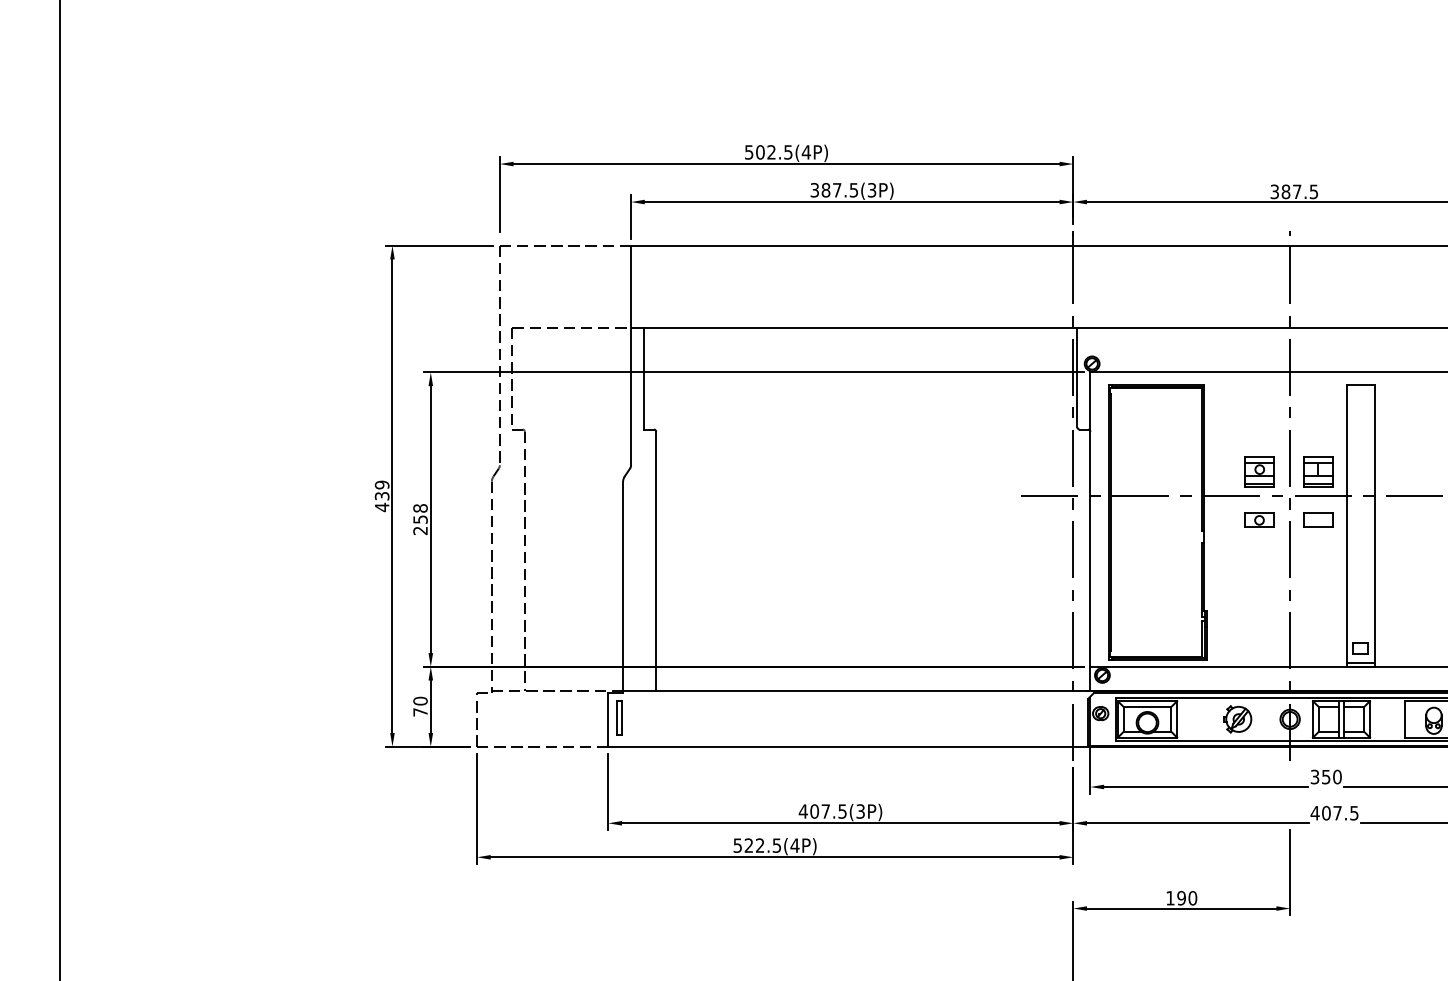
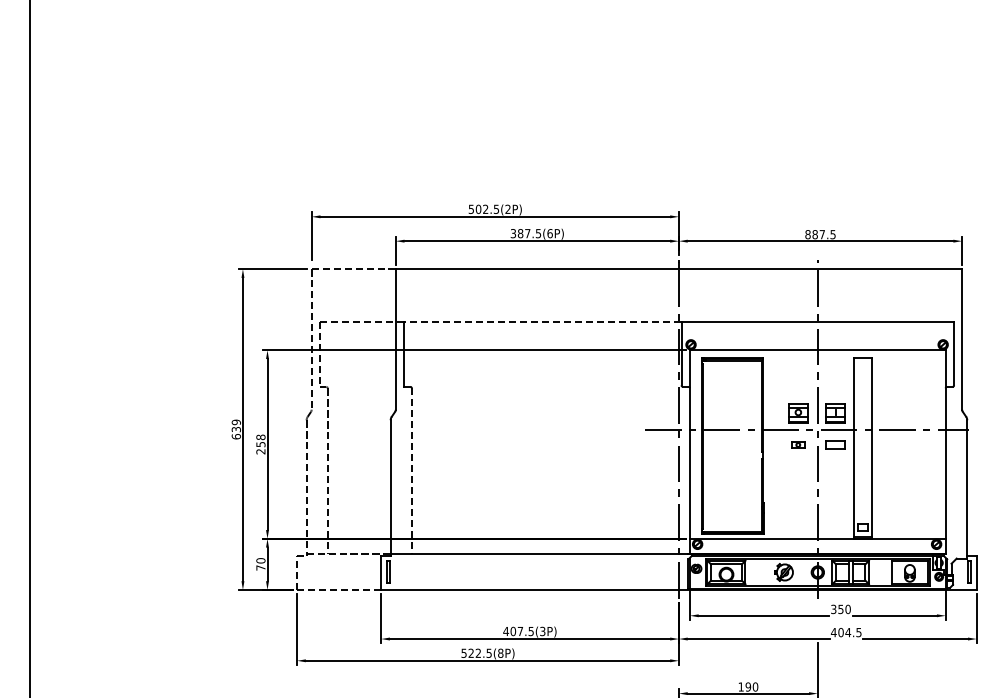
text: (805, 151) -> (507, 208), 502.5(4P) -> 502.5(2P)
text: (871, 190) -> (549, 233), 387.5(3P) -> 387.5(6P)
text: (1274, 191) -> (807, 234), 387.5 -> 887.5
line: (860, 327) -> (542, 321), solid -> dashed
text: (380, 507) -> (235, 436), 439 -> 639
part: (1259, 519) -> (798, 444), size x0.7
line: (655, 561) -> (411, 471), solid -> dashed
text: (1338, 813) -> (848, 632), 407.5 -> 404.5
text: (794, 844) -> (500, 652), 522.5(4P) -> 522.5(8P)

